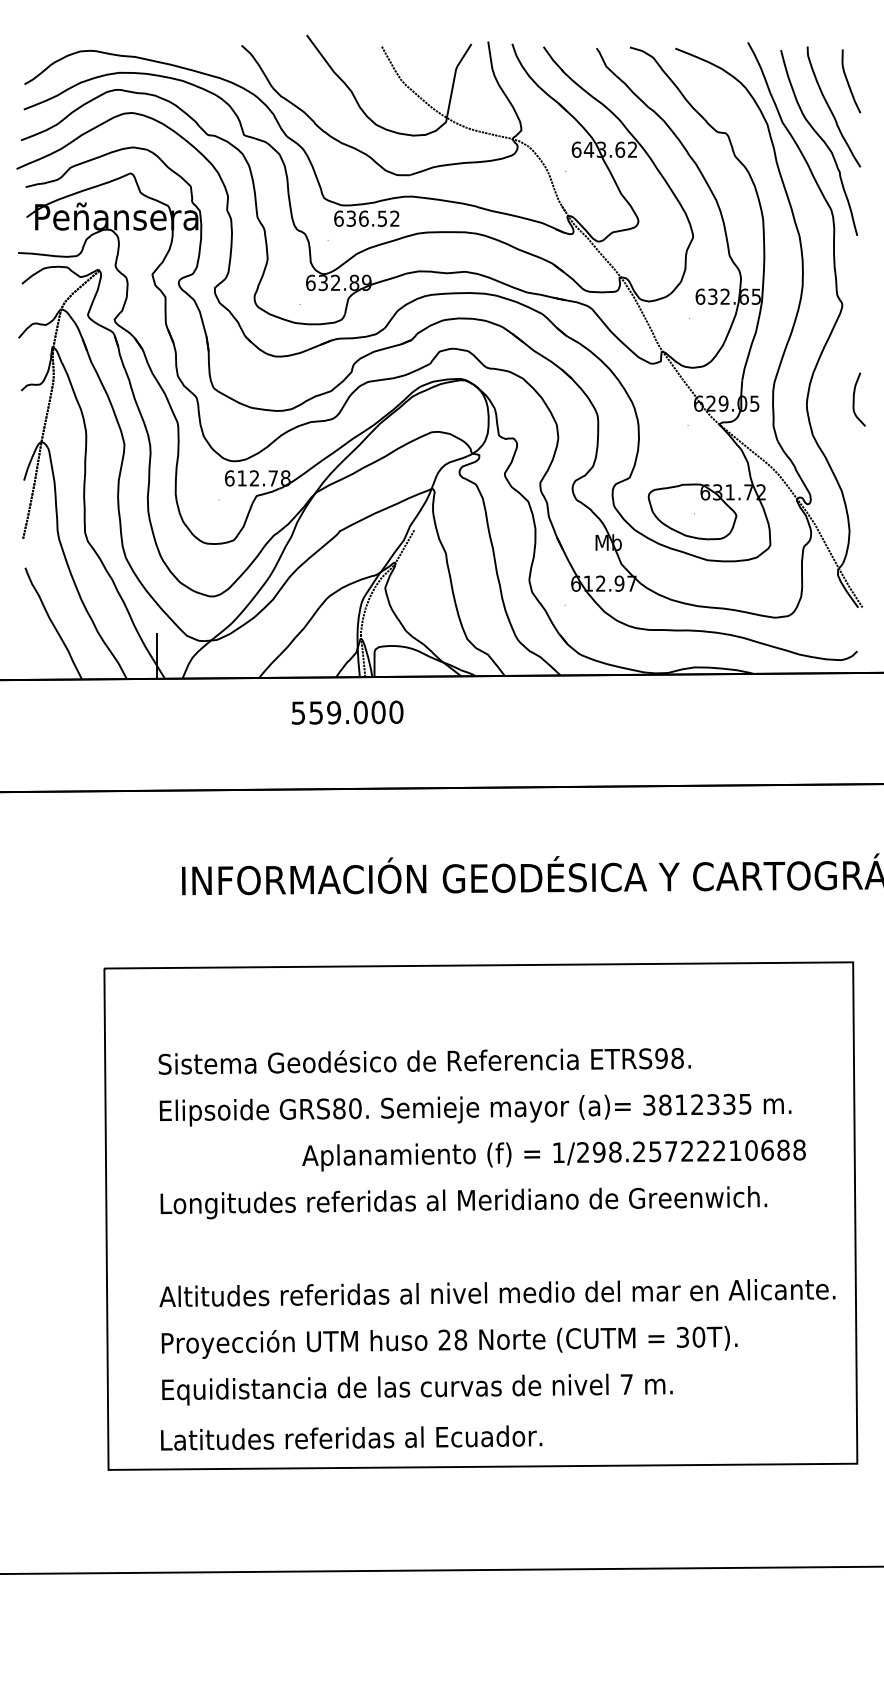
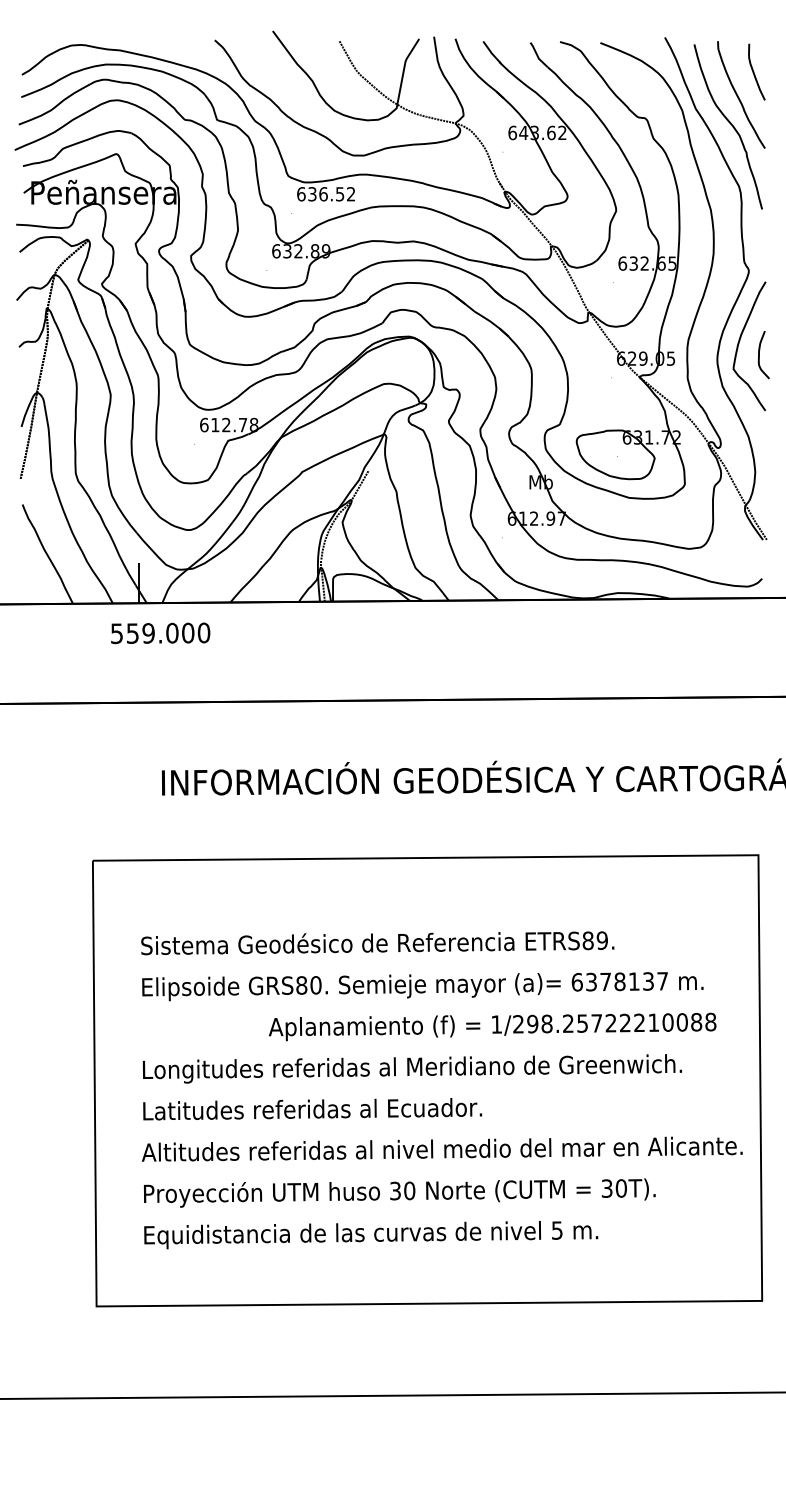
curve: (832, 384) -> (740, 341), added
text: (347, 712) -> (160, 633), moved
text: (669, 1058) -> (595, 940), ETRS98. -> ETRS89.
text: (697, 1104) -> (620, 981), 3812335 -> 6378137
text: (767, 1149) -> (682, 1021), 1/298.25722210688 -> 1/298.25722210088
text: (452, 1339) -> (402, 1190), 28 -> 30
text: (626, 1384) -> (557, 1230), 7 -> 5
text: (351, 1437) -> (312, 1108), moved

